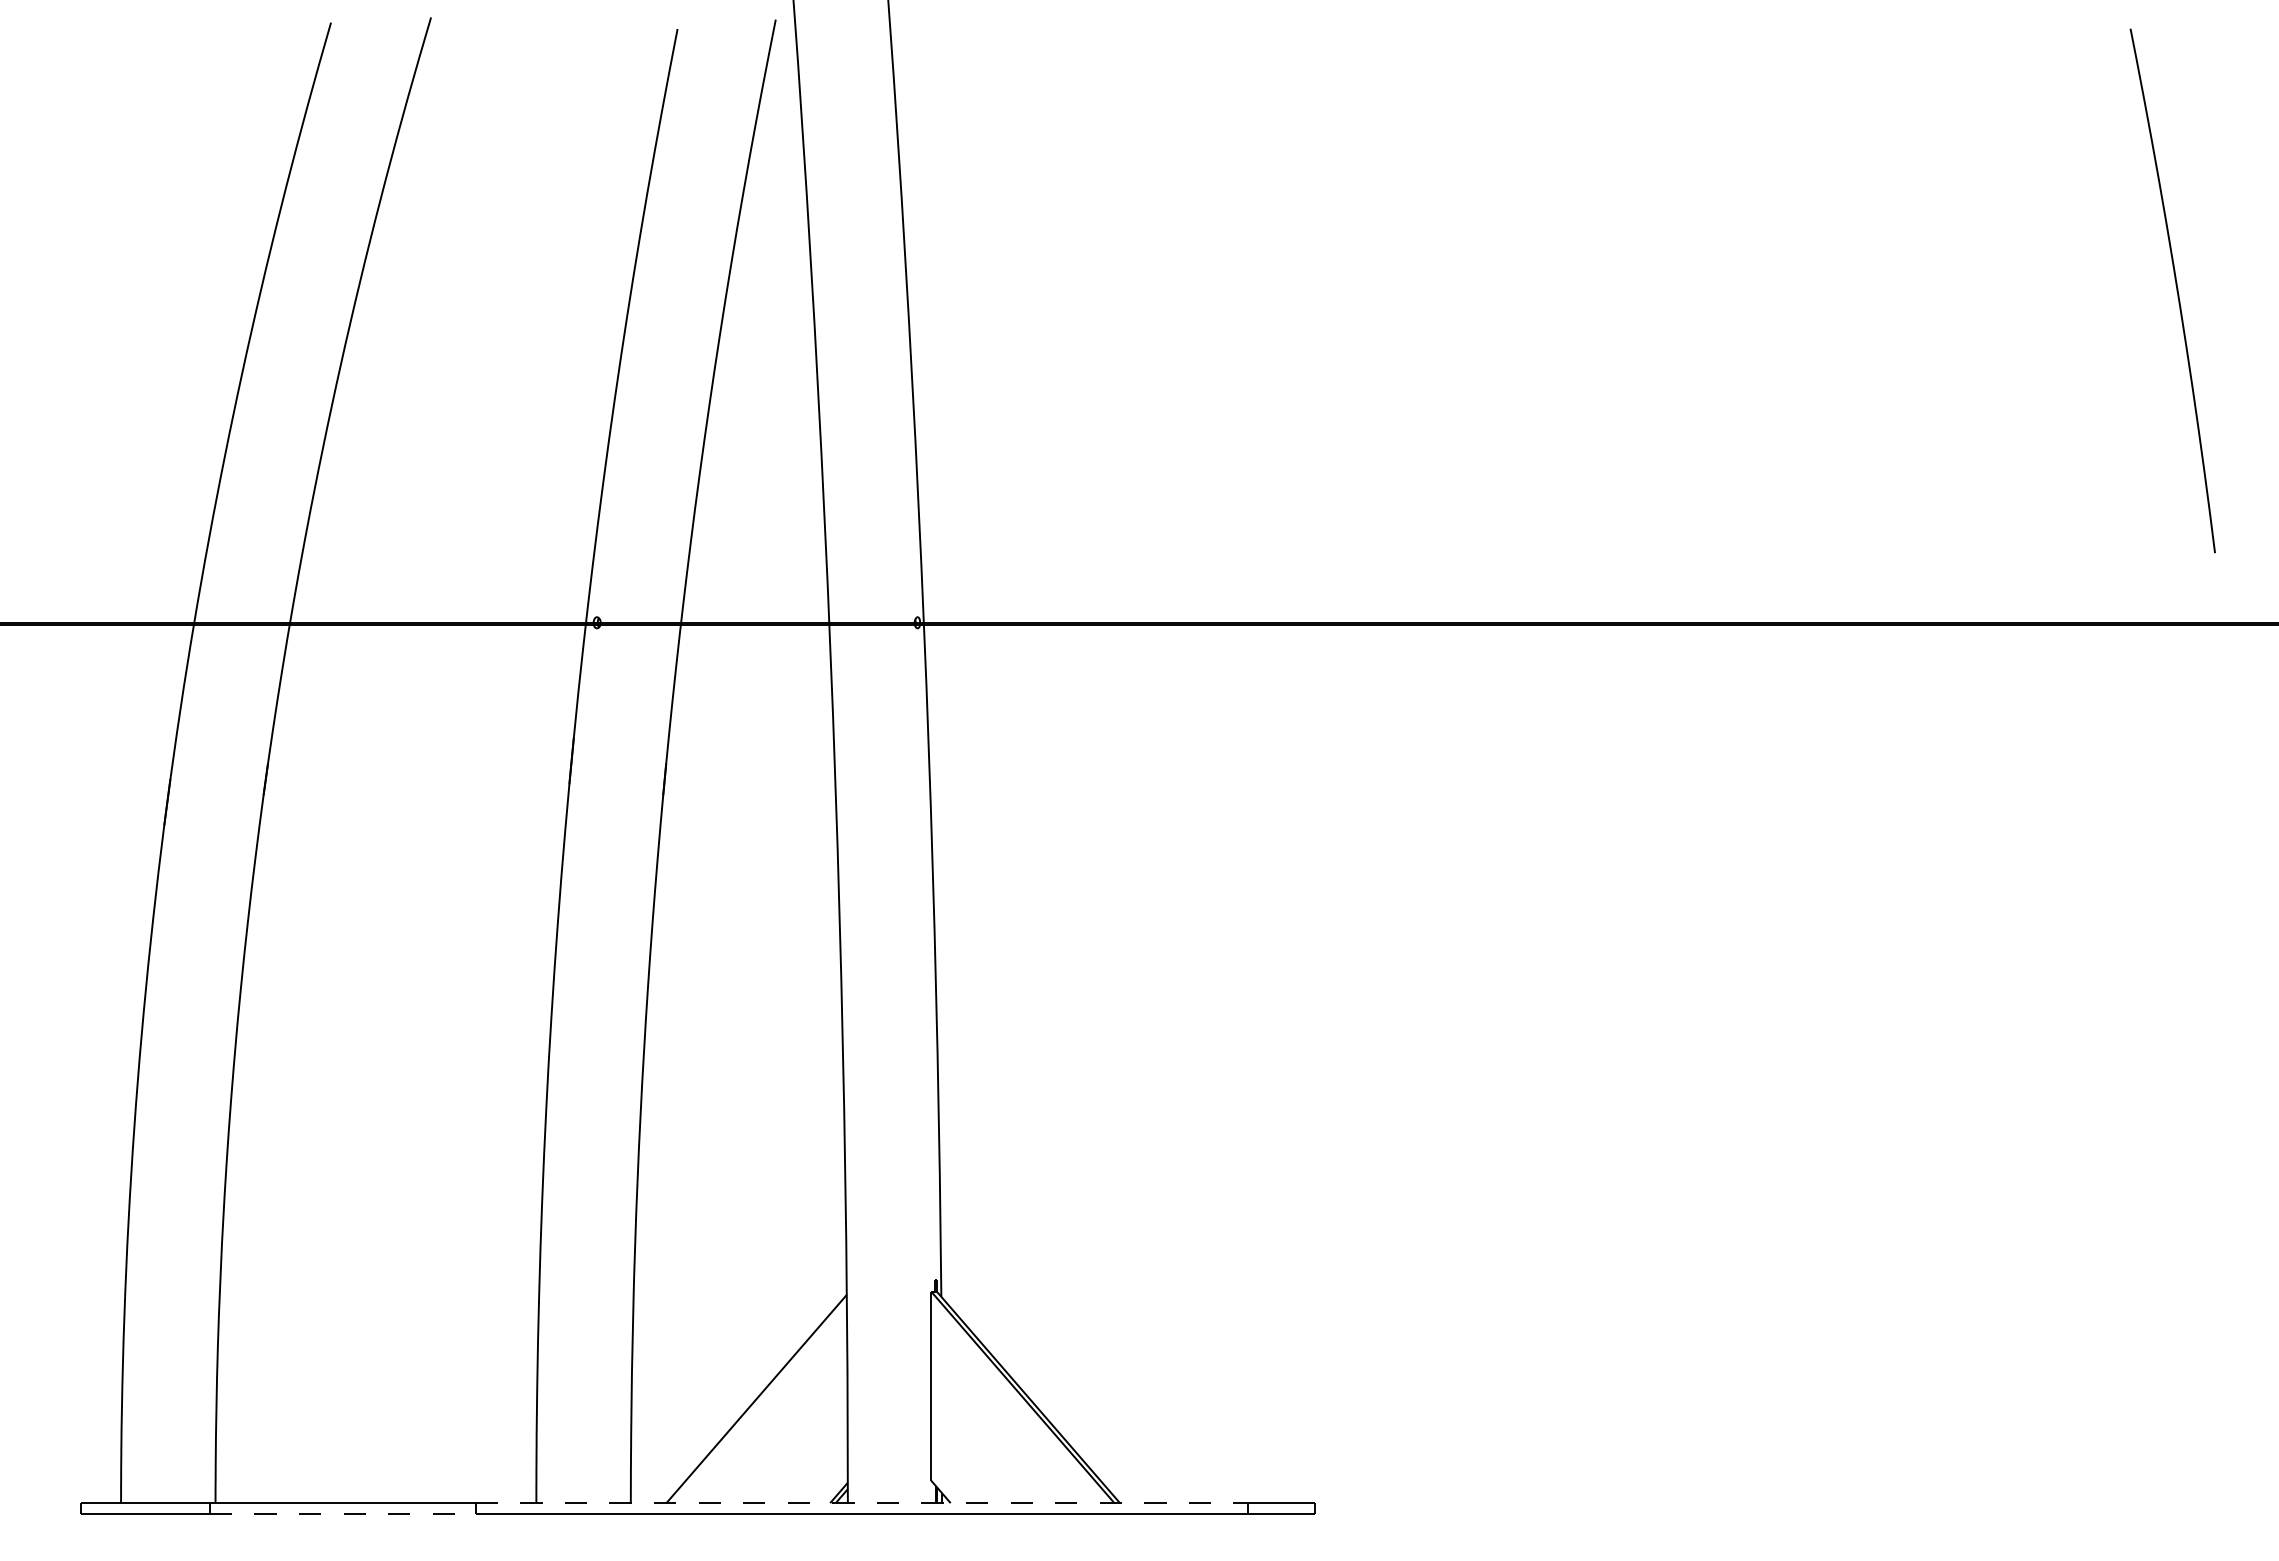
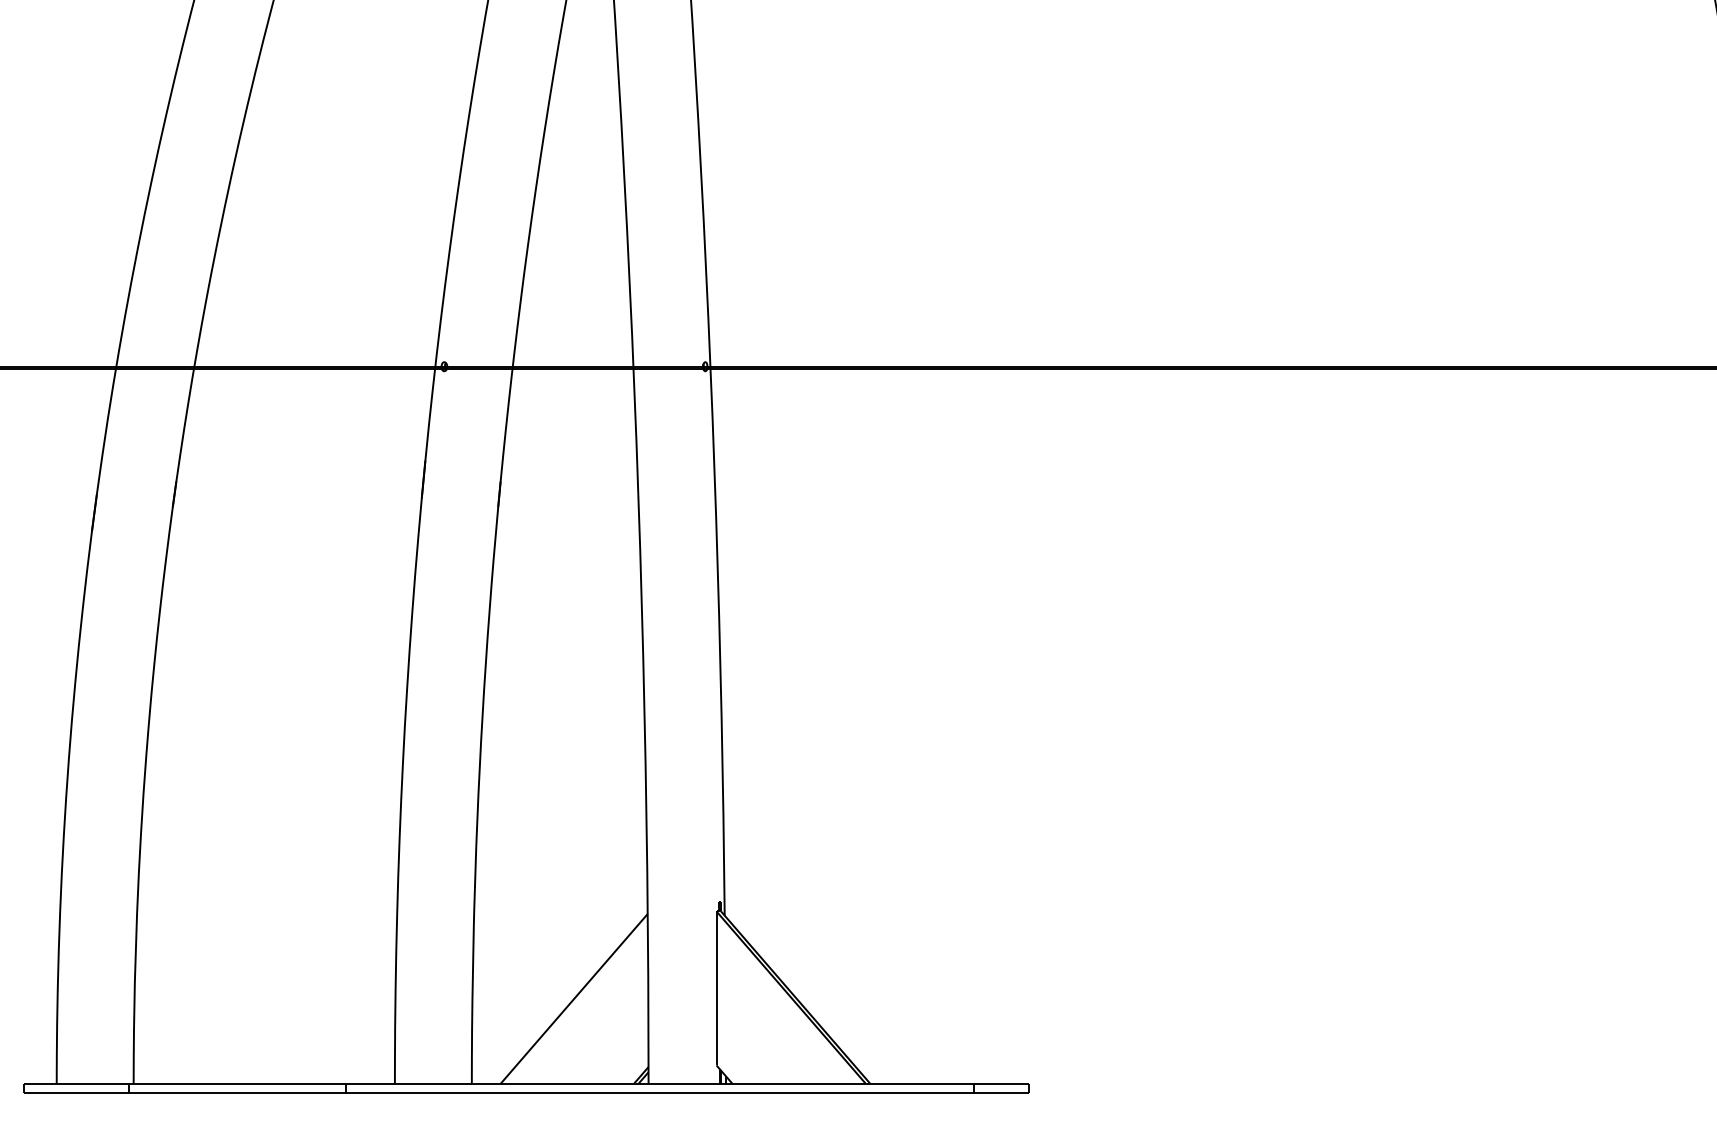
line: (862, 1503) -> (660, 1083), dashed -> solid
line: (342, 1514) -> (237, 1092), dashed -> solid

